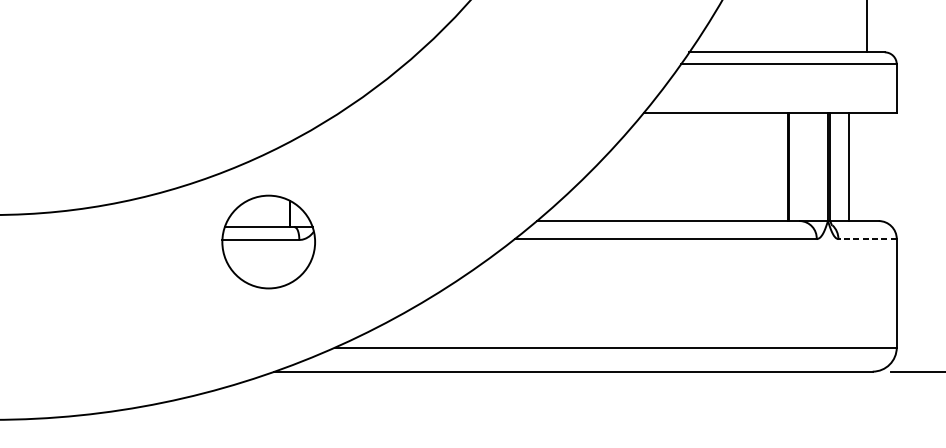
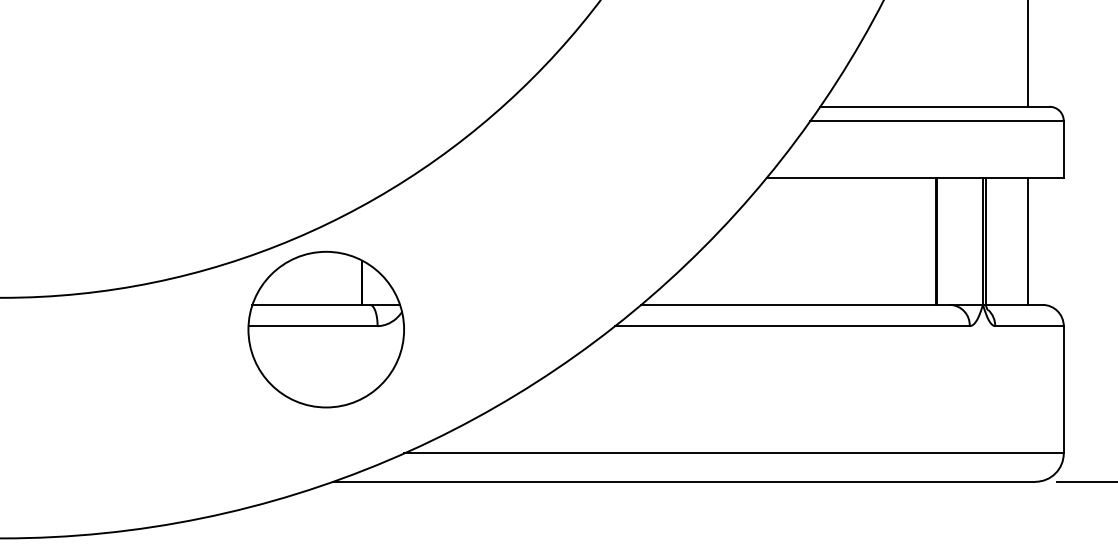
line: (848, 166) -> (1028, 240), moved
line: (867, 239) -> (1029, 326), dashed -> solid
part: (268, 241) -> (325, 329), size x1.43

